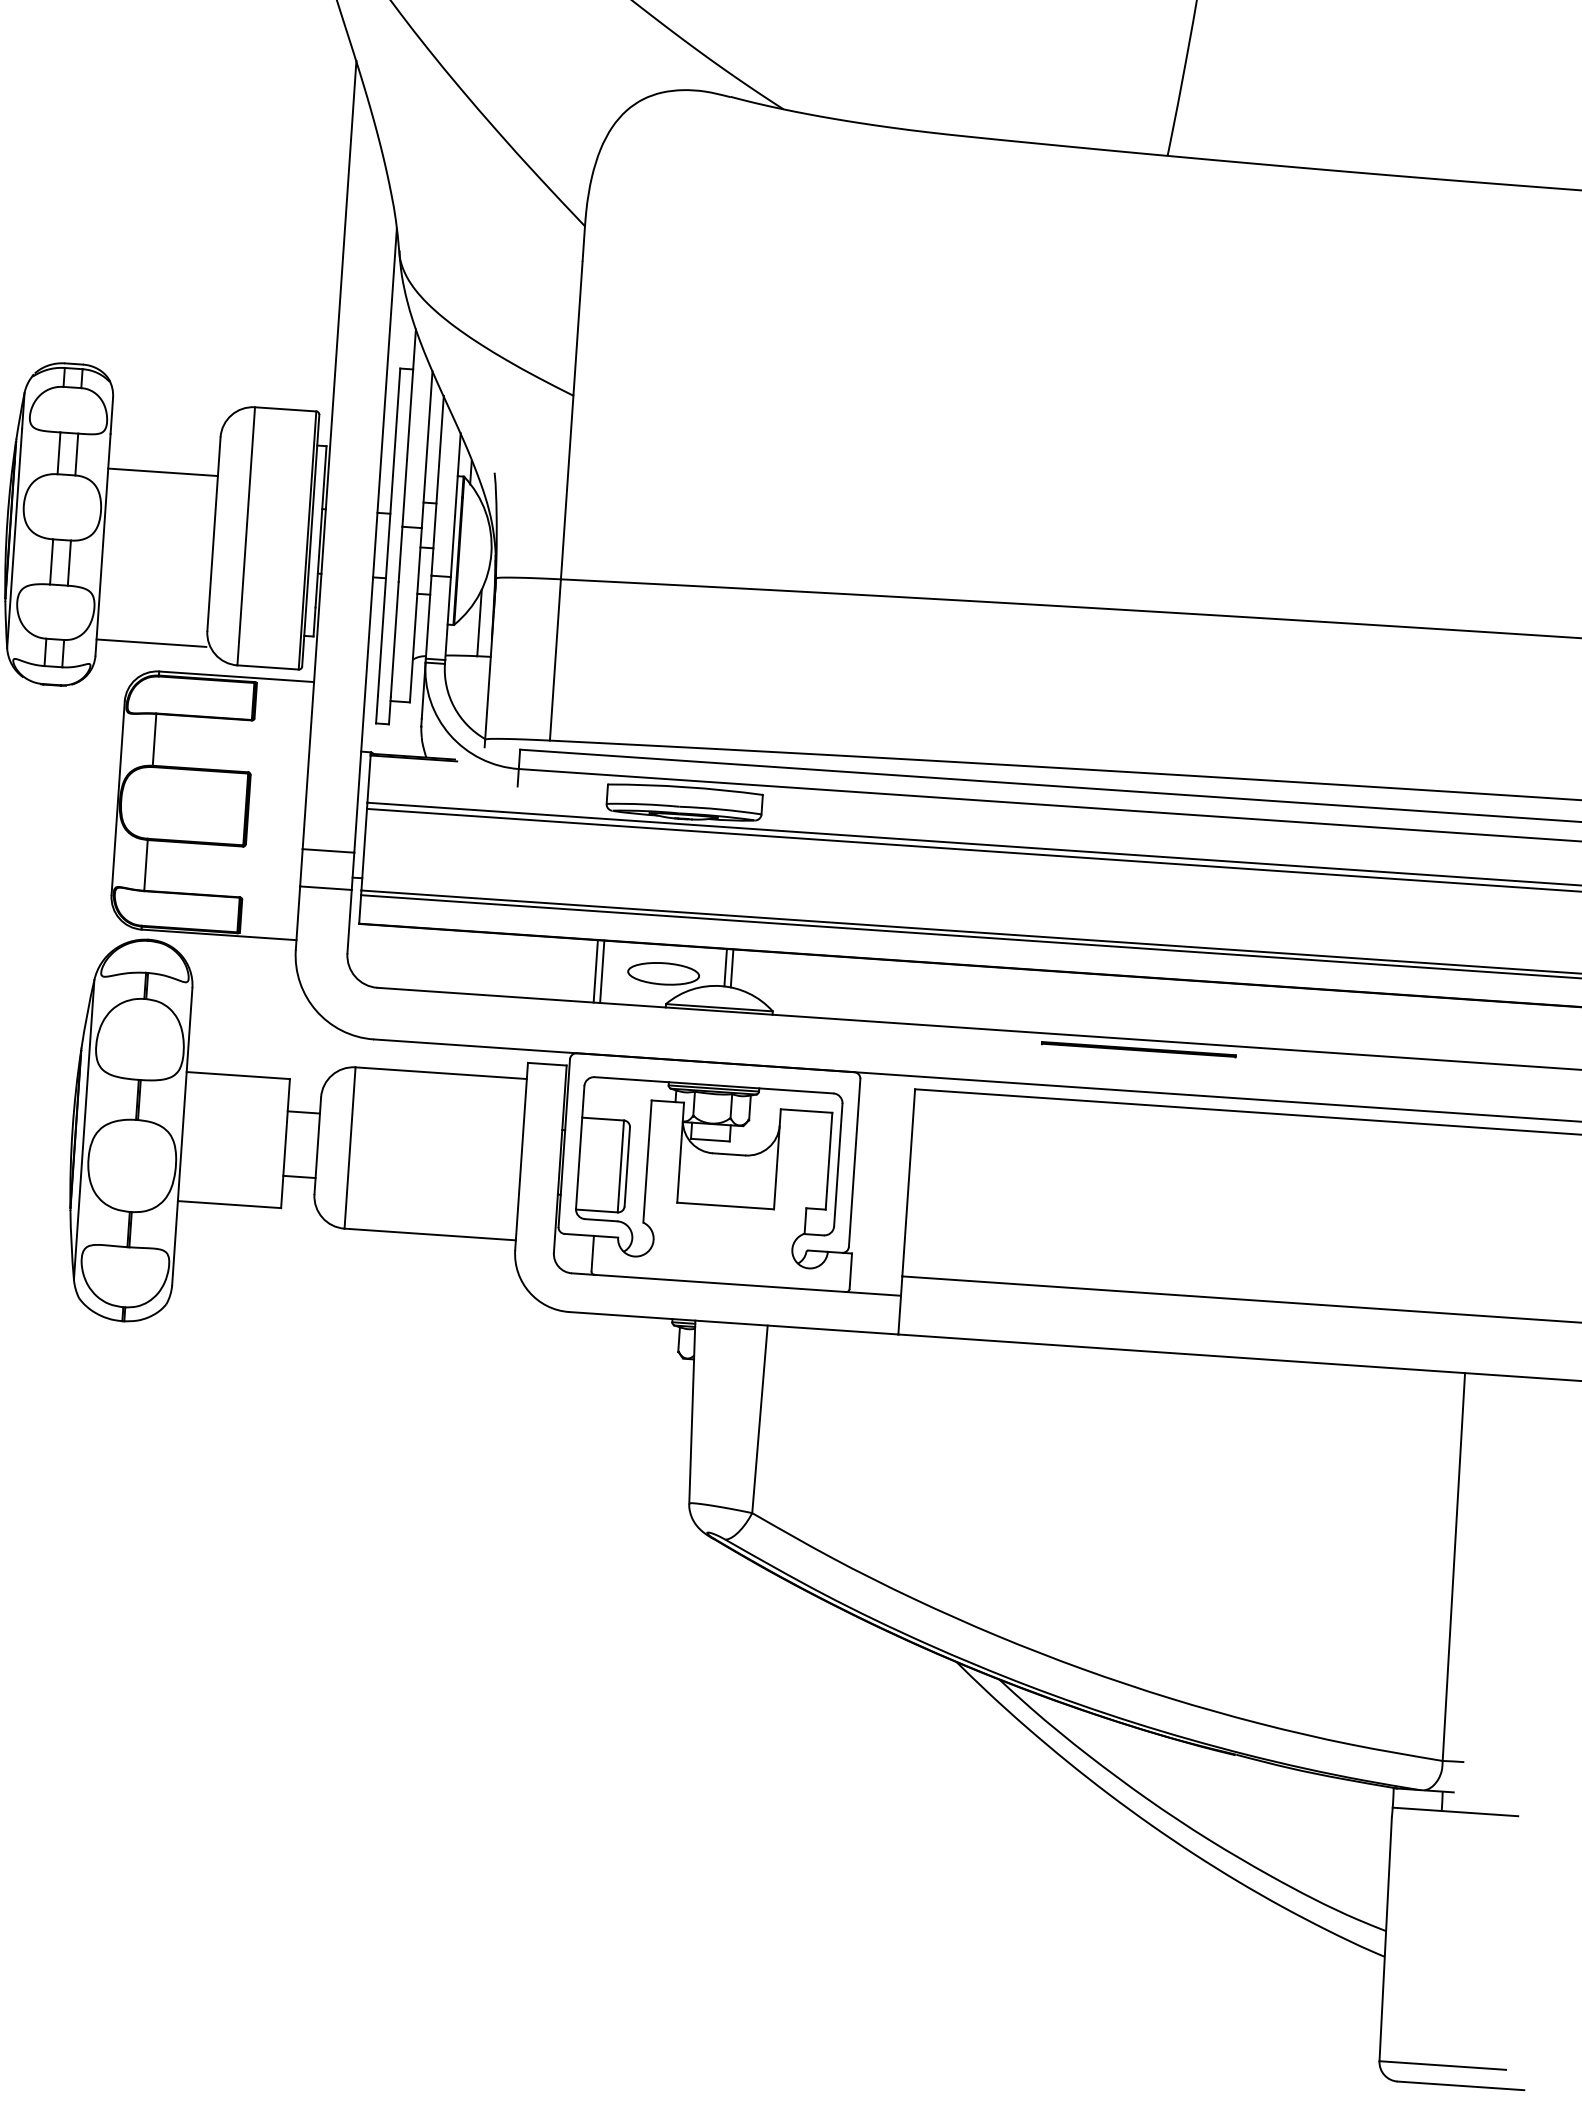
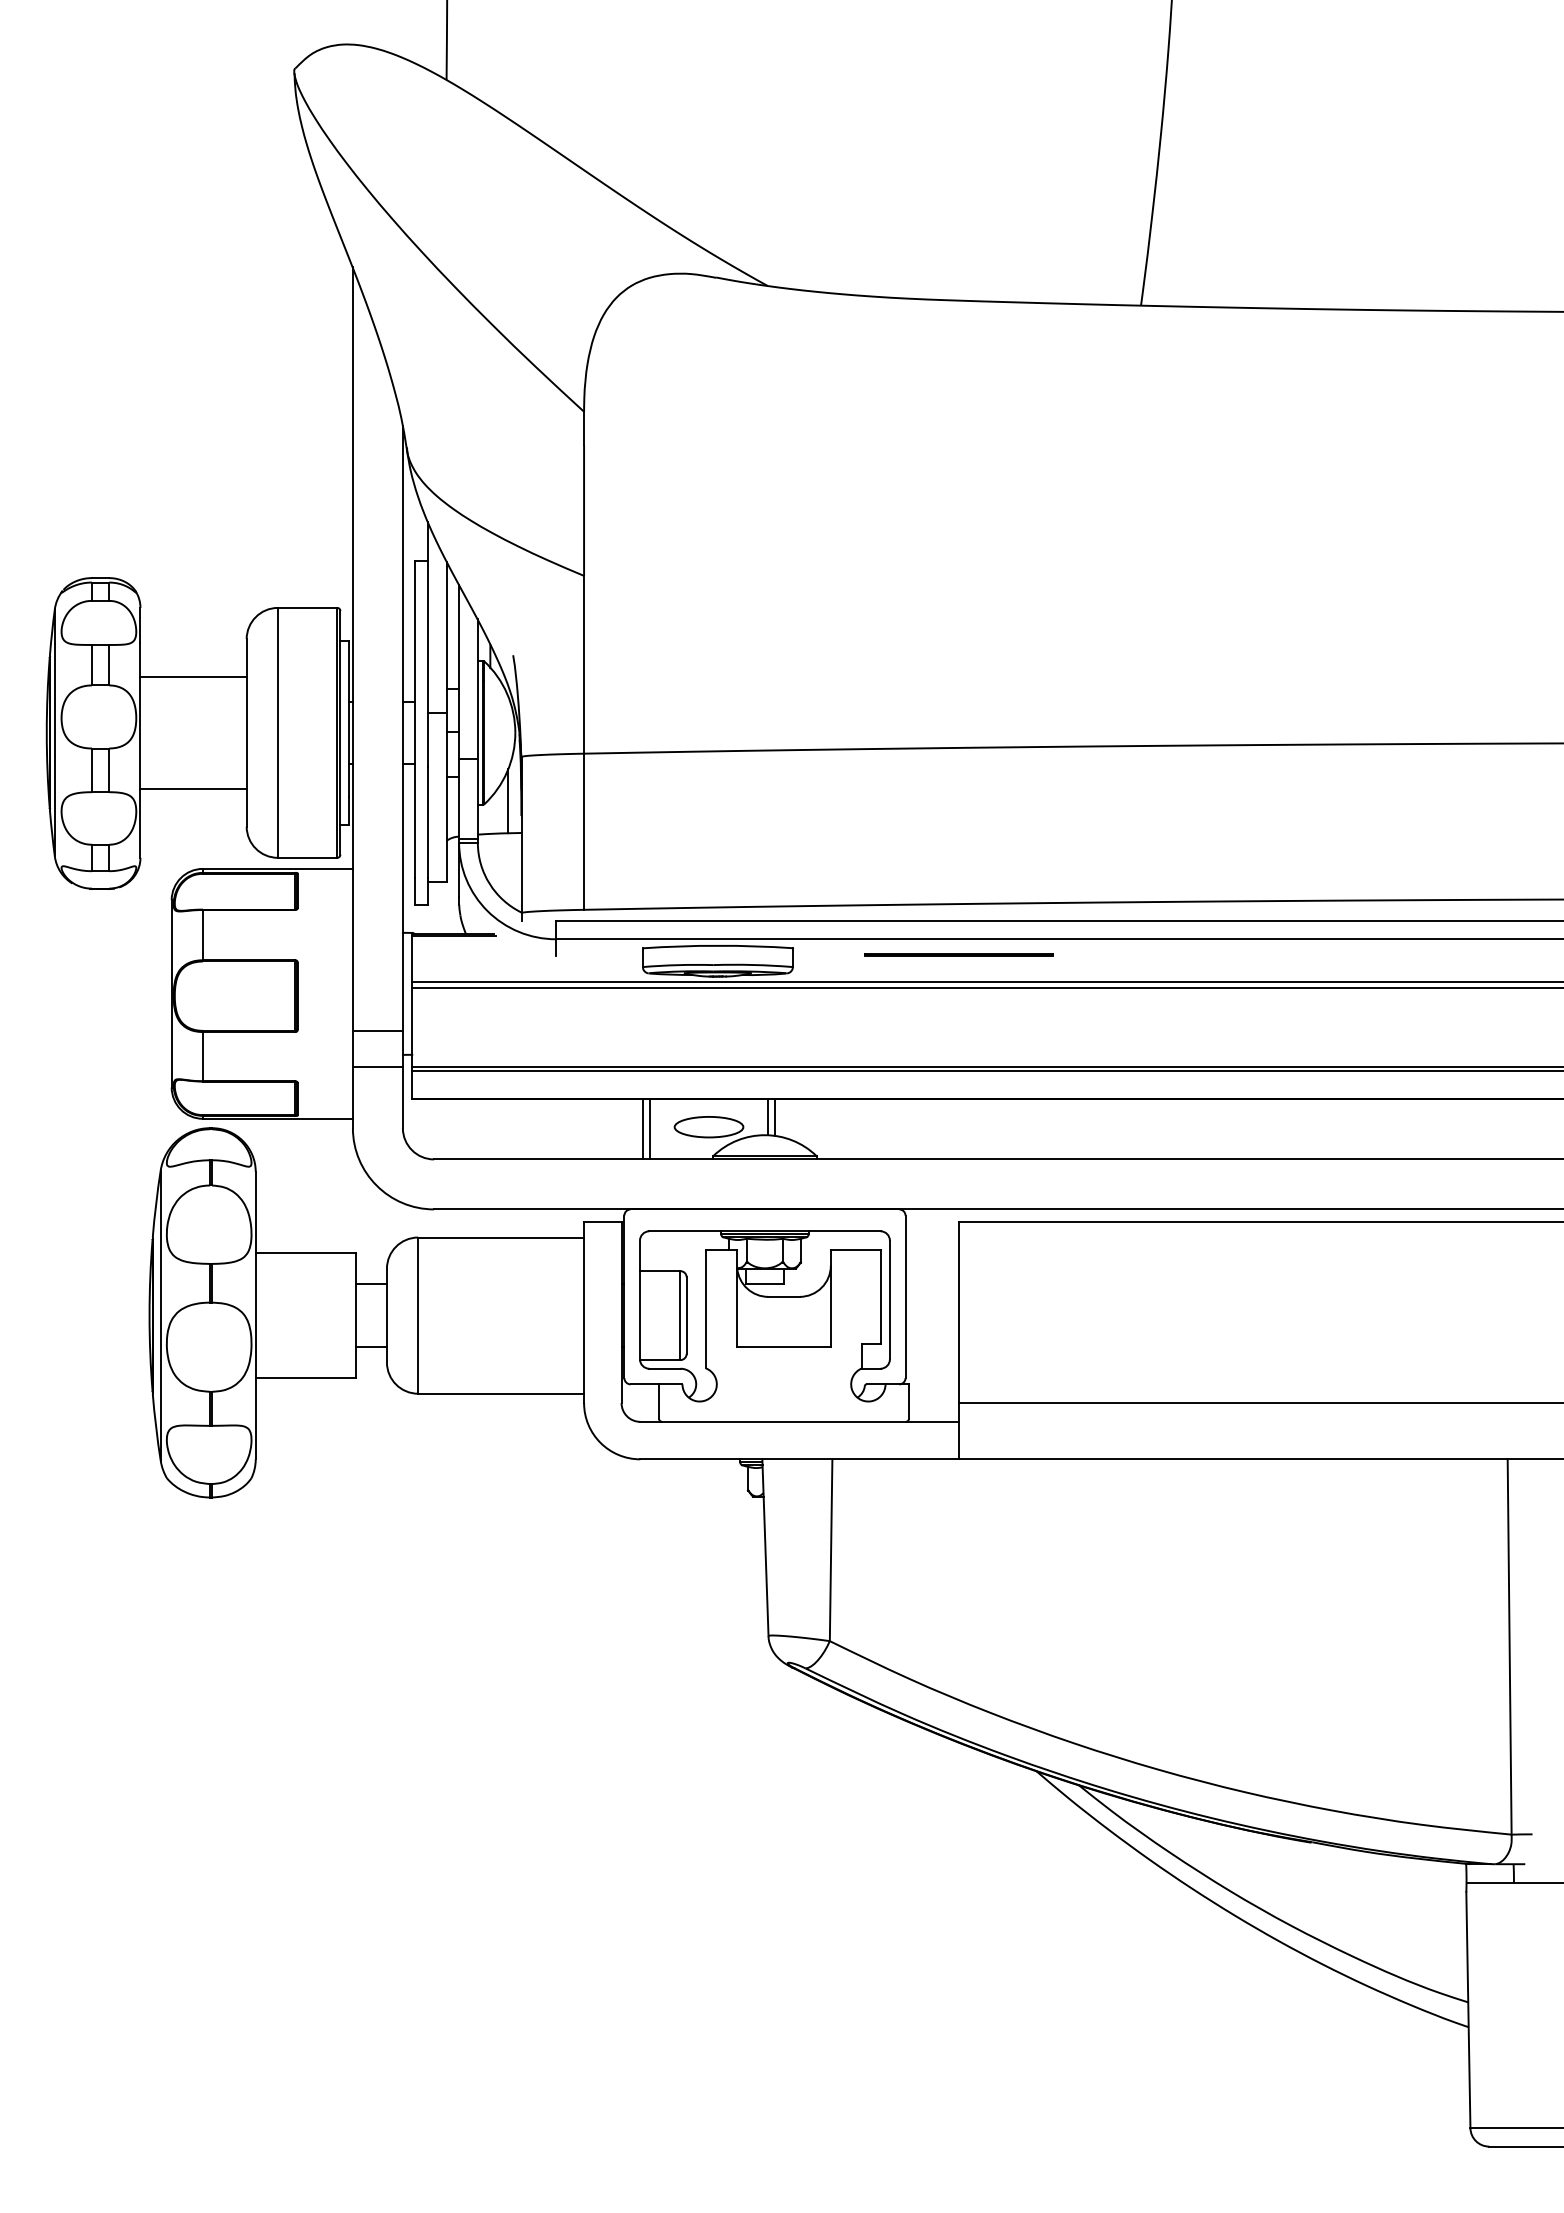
line: (151, 643) -> (193, 789), moved
line: (1138, 1049) -> (958, 954), moved

